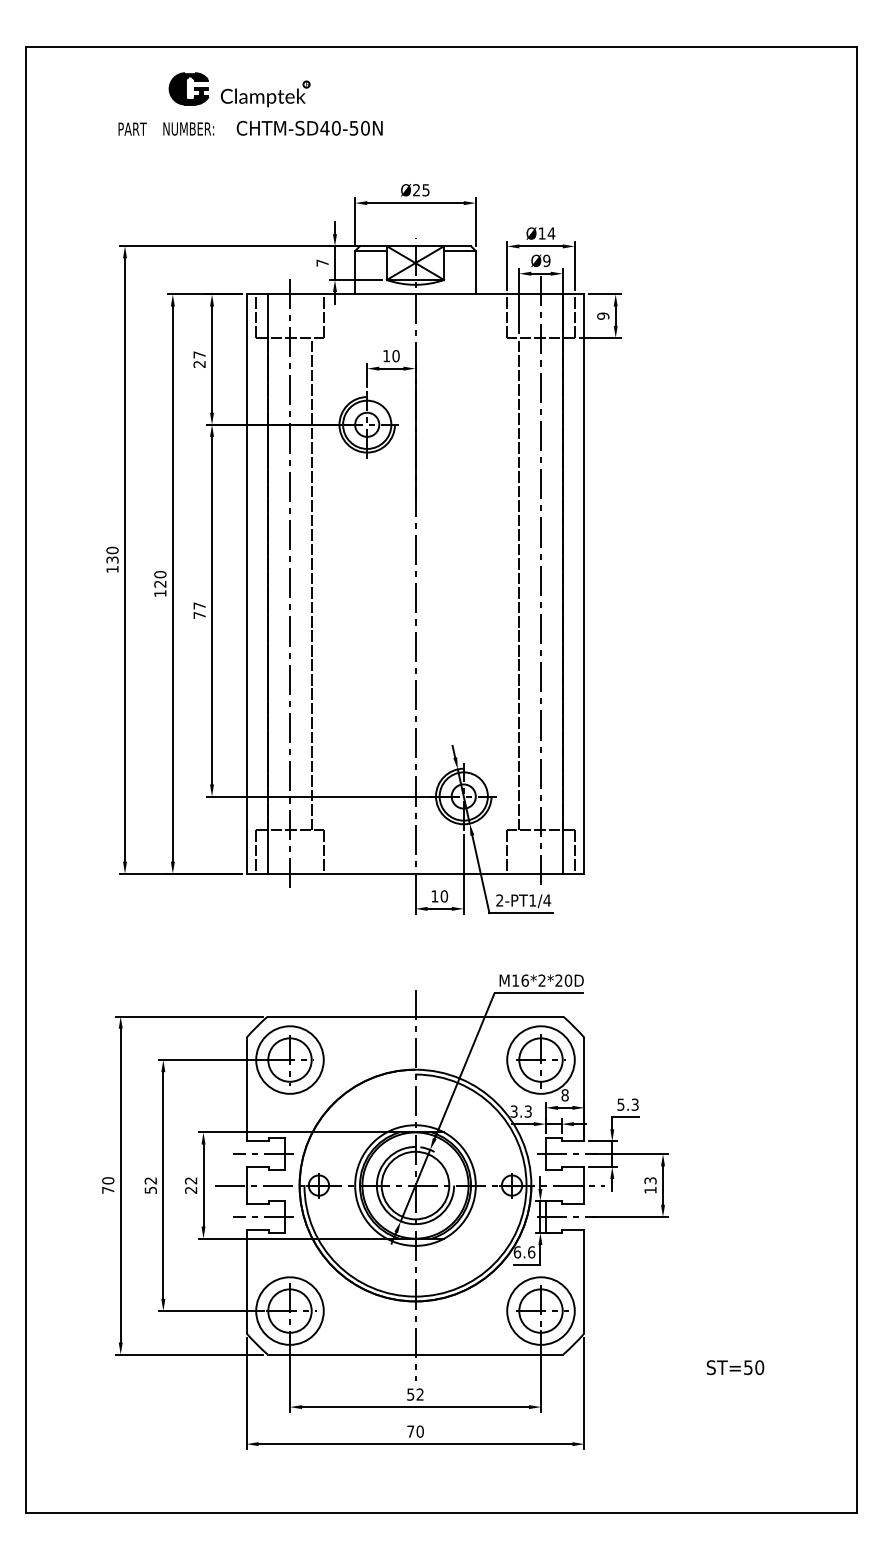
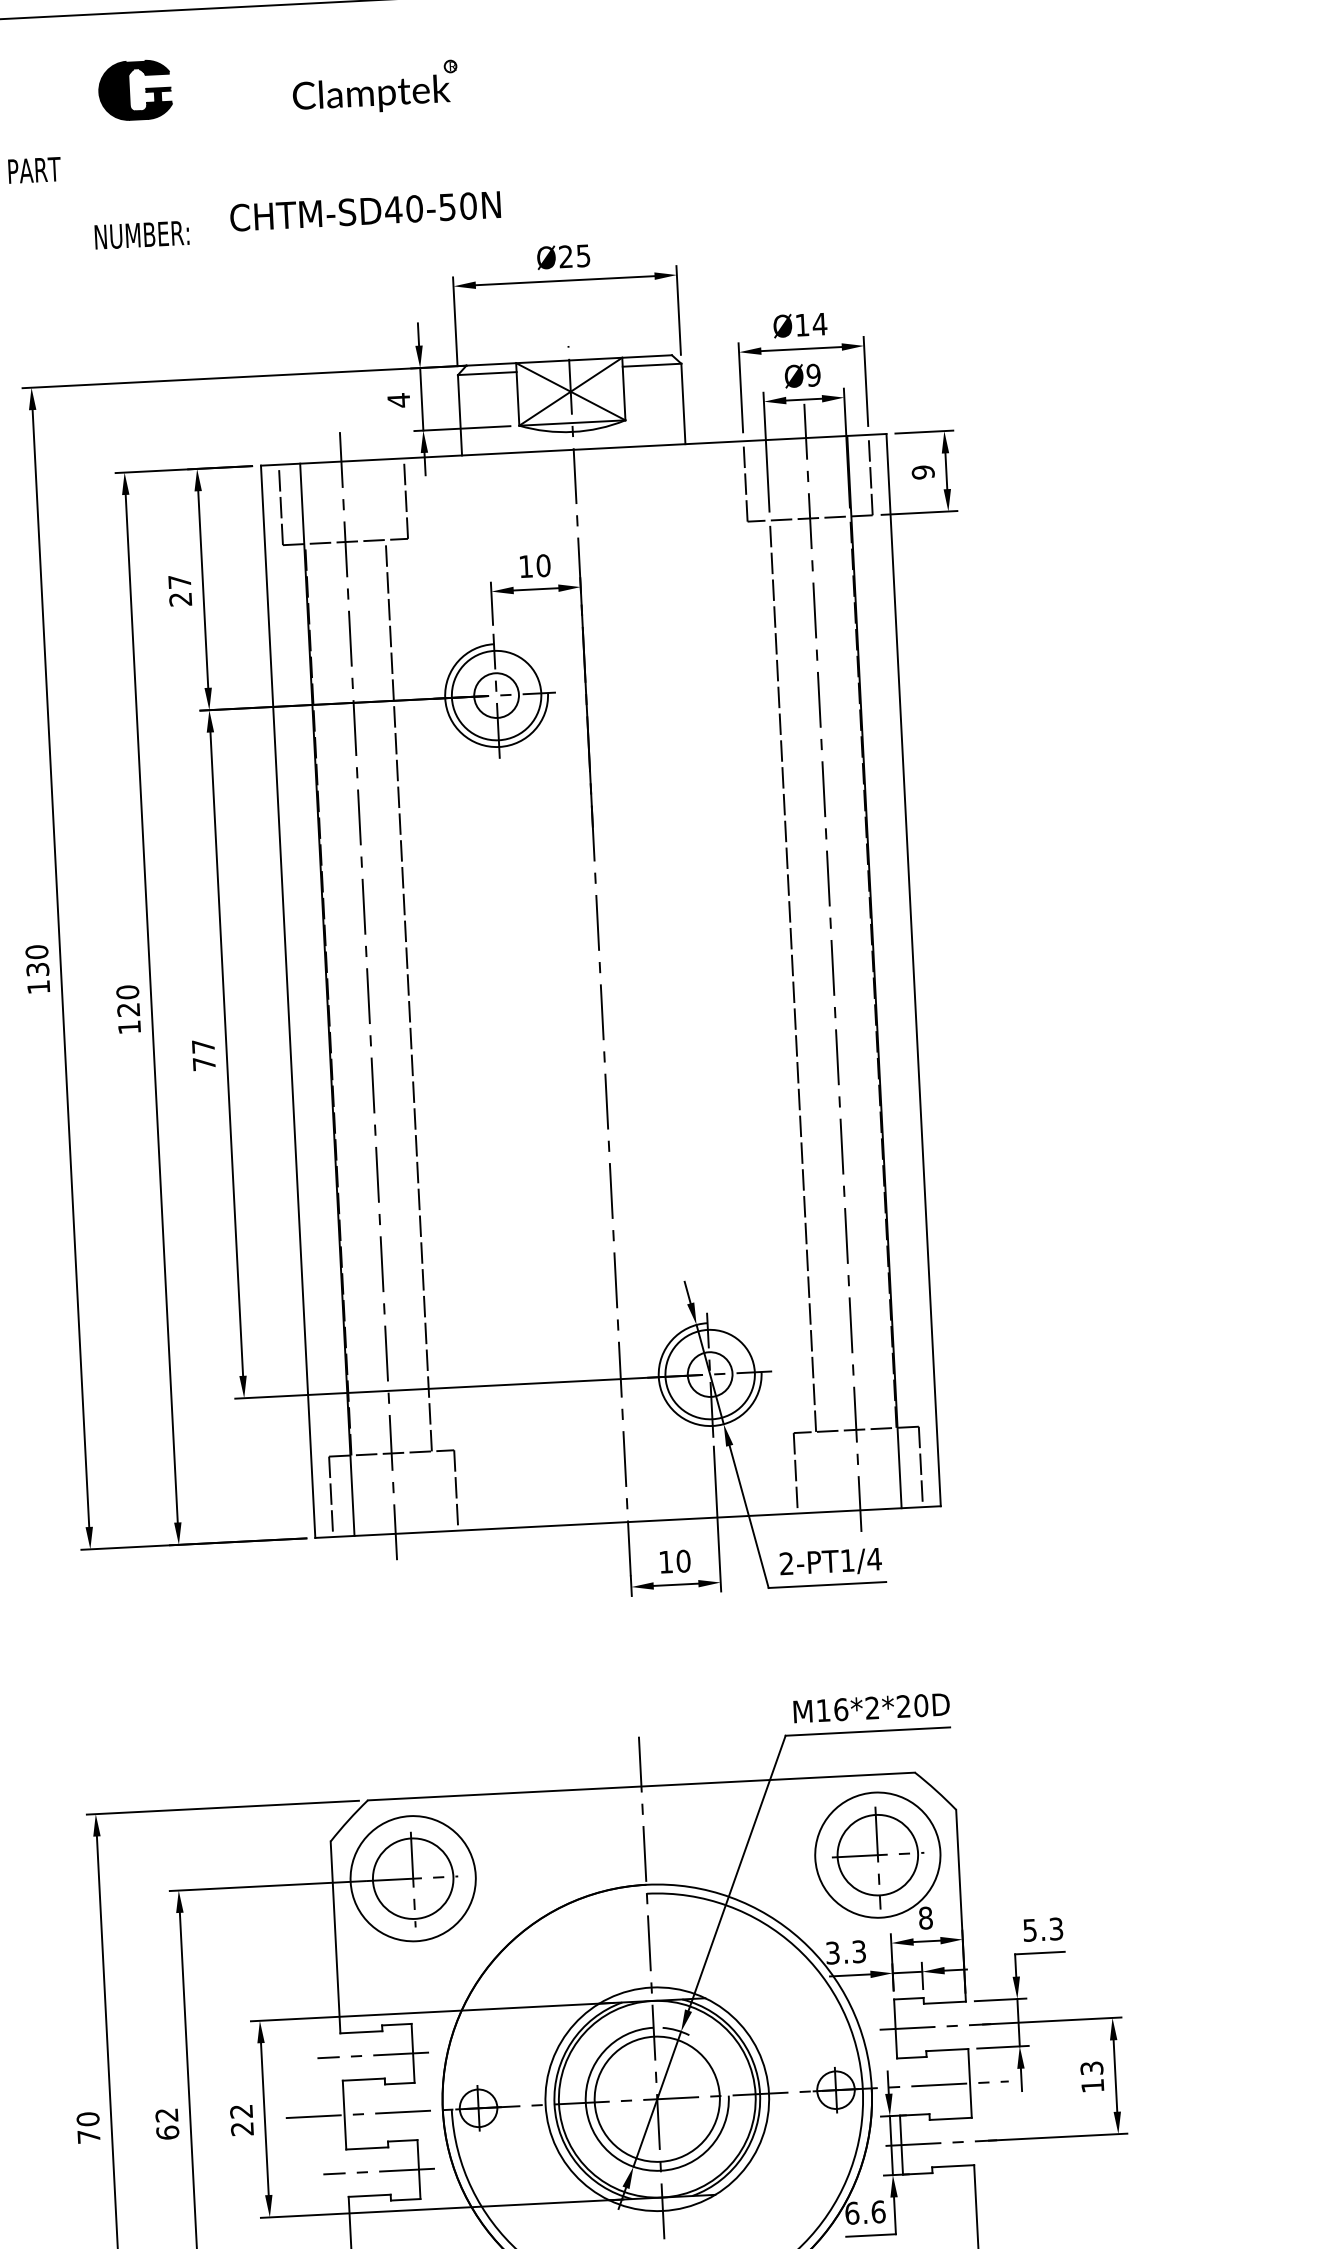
part: (265, 93) -> (375, 86), moved
text: (309, 127) -> (364, 209), moved
text: (188, 128) -> (141, 234), moved
text: (322, 263) -> (398, 401), 7 -> 4
text: (150, 1189) -> (167, 2131), 52 -> 62

